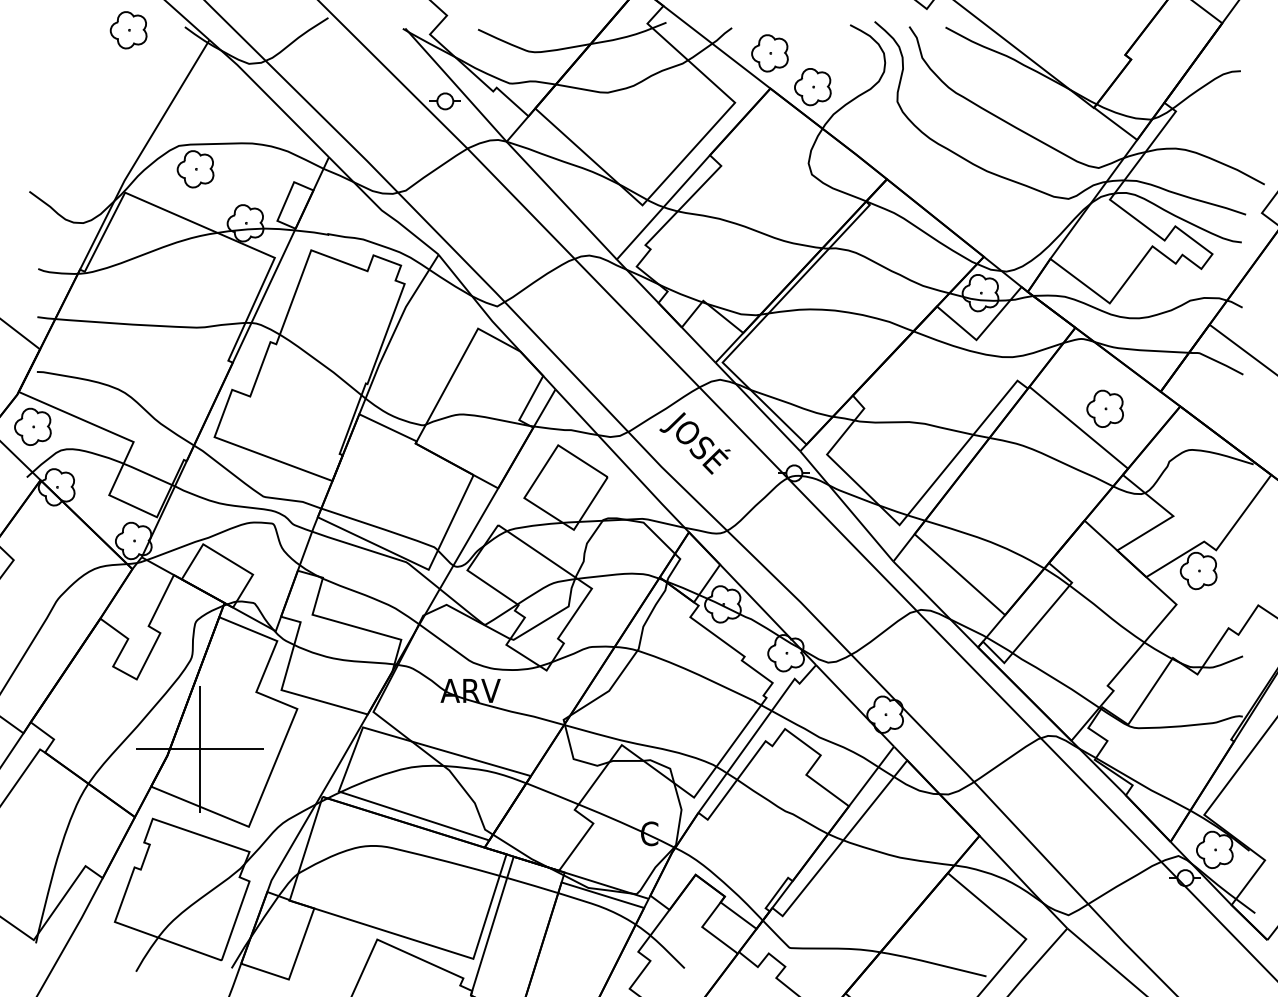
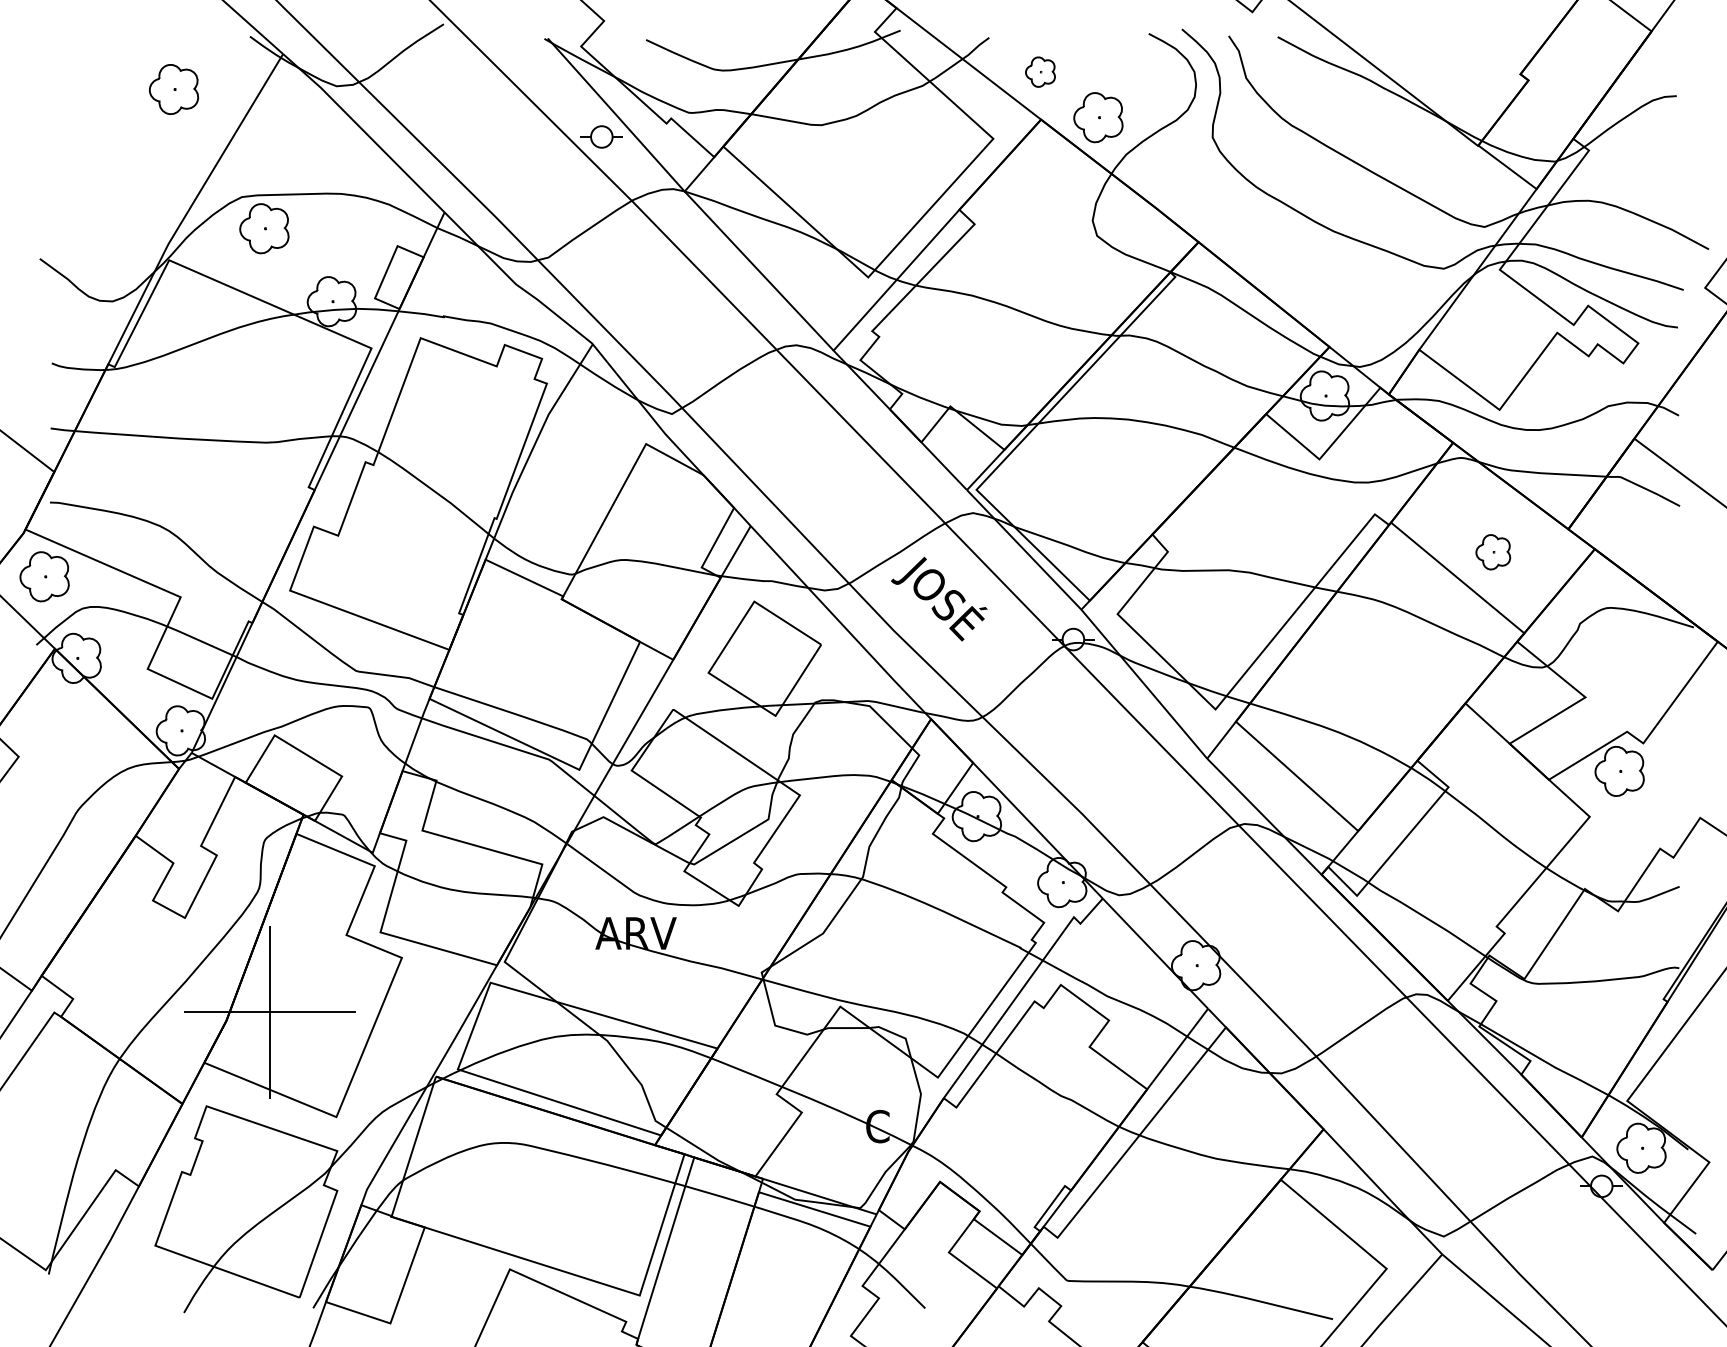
part: (128, 30) -> (173, 89), moved
part: (769, 53) -> (1039, 72), size x0.6
part: (1104, 408) -> (1492, 551), size x0.7

